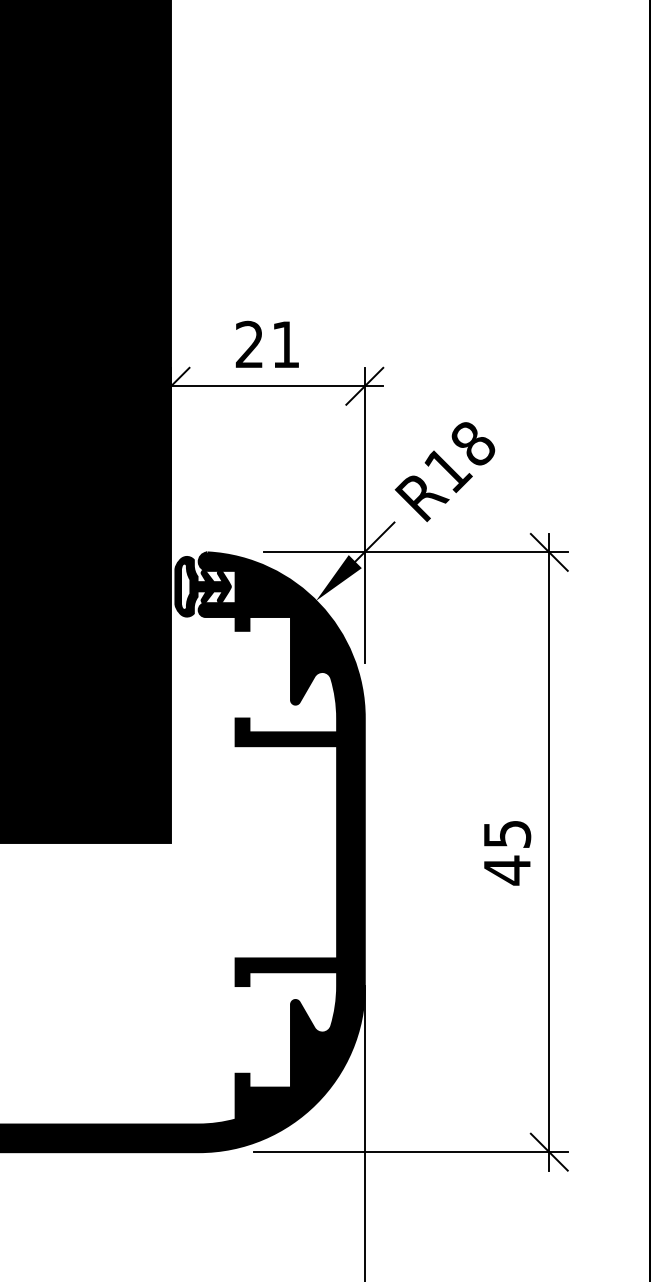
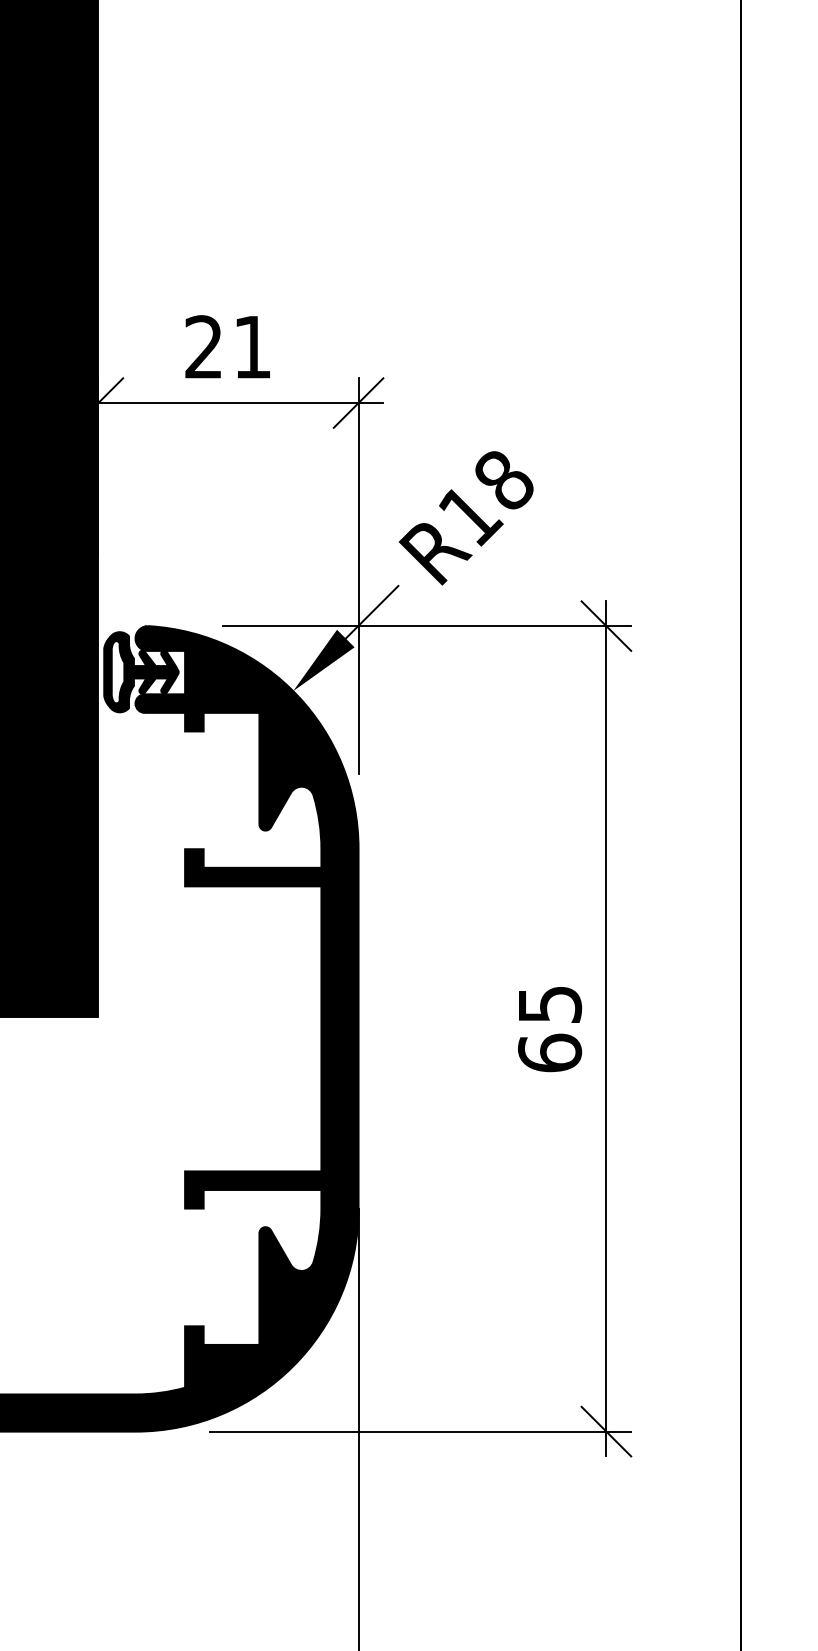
text: (507, 870) -> (550, 1053), 45 -> 65

